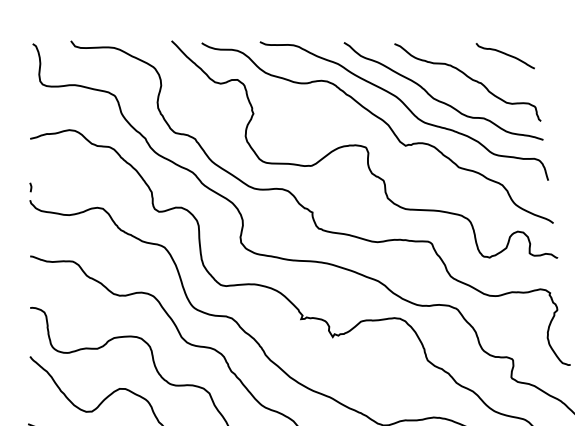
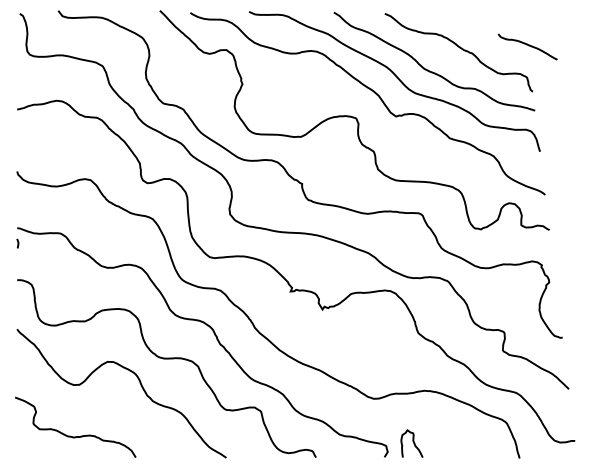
curve: (505, 54) -> (527, 45), moved
line: (30, 187) -> (17, 243), moved

